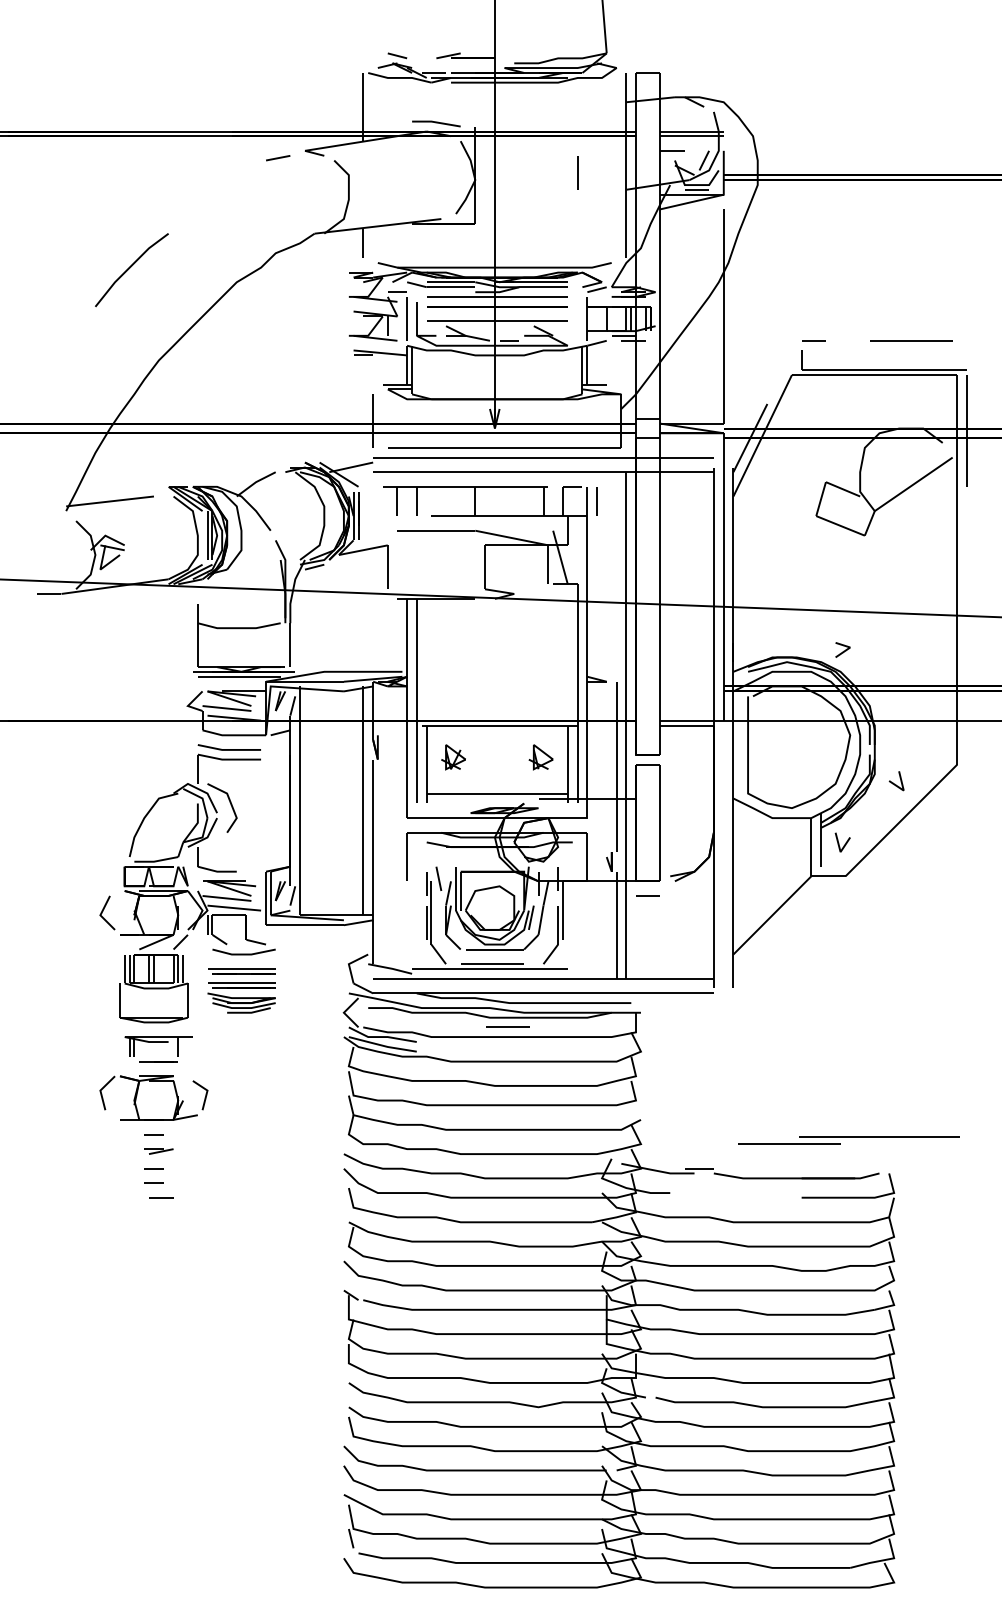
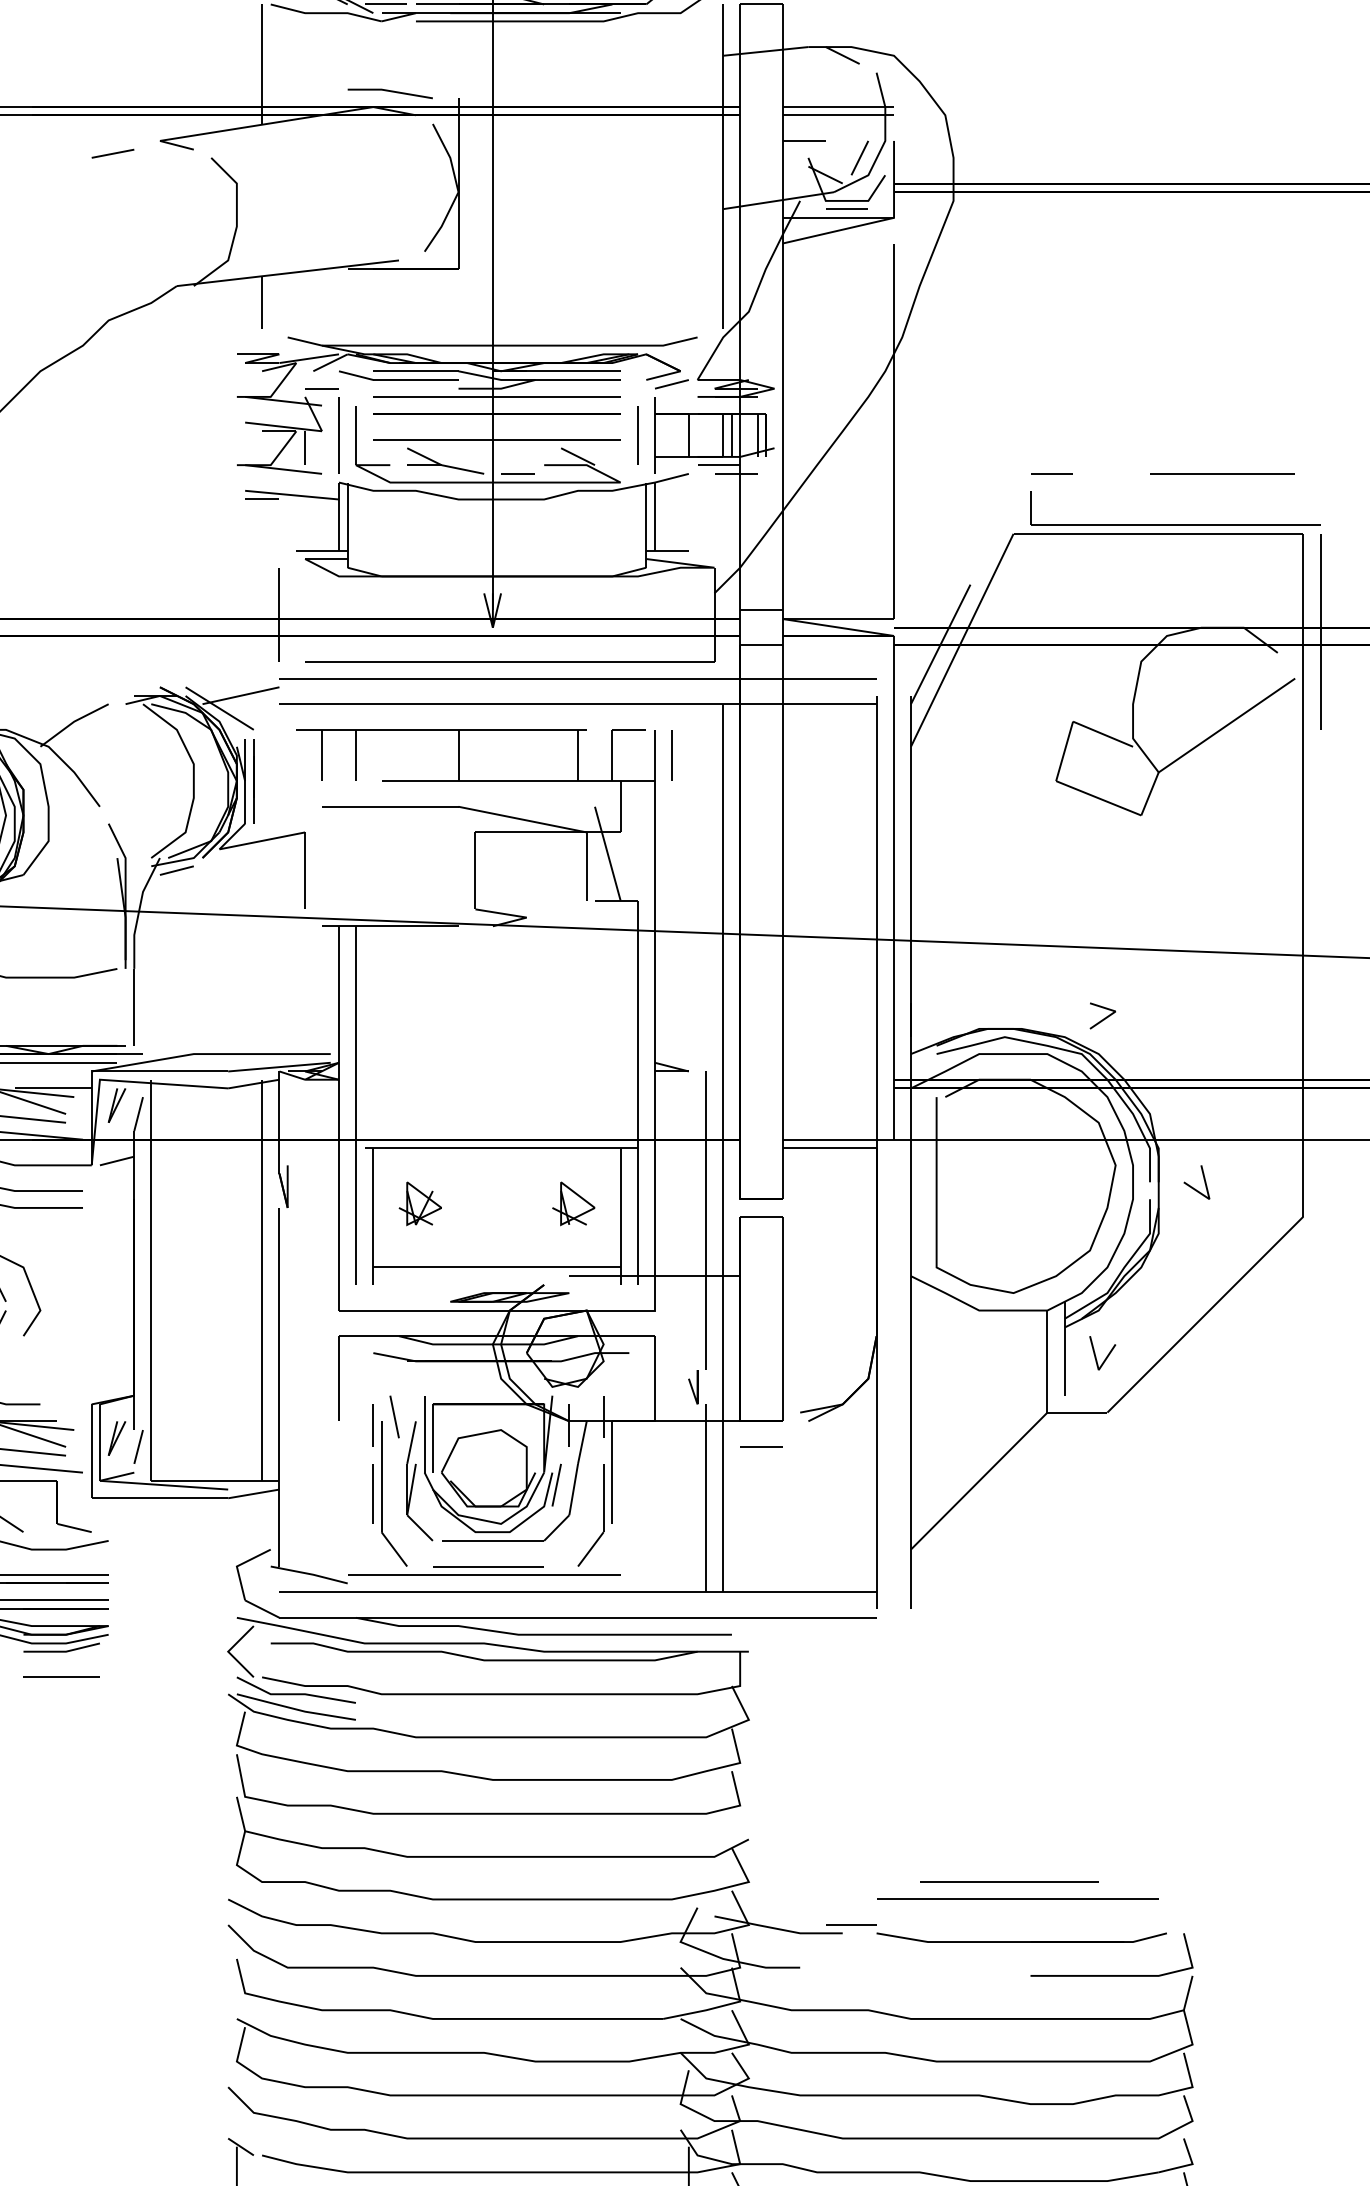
line: (577, 172) -> (637, 434), moved
line: (894, 783) -> (1193, 1186), moved
line: (507, 1026) -> (60, 1675), moved
line: (879, 1136) -> (1017, 1898), moved

